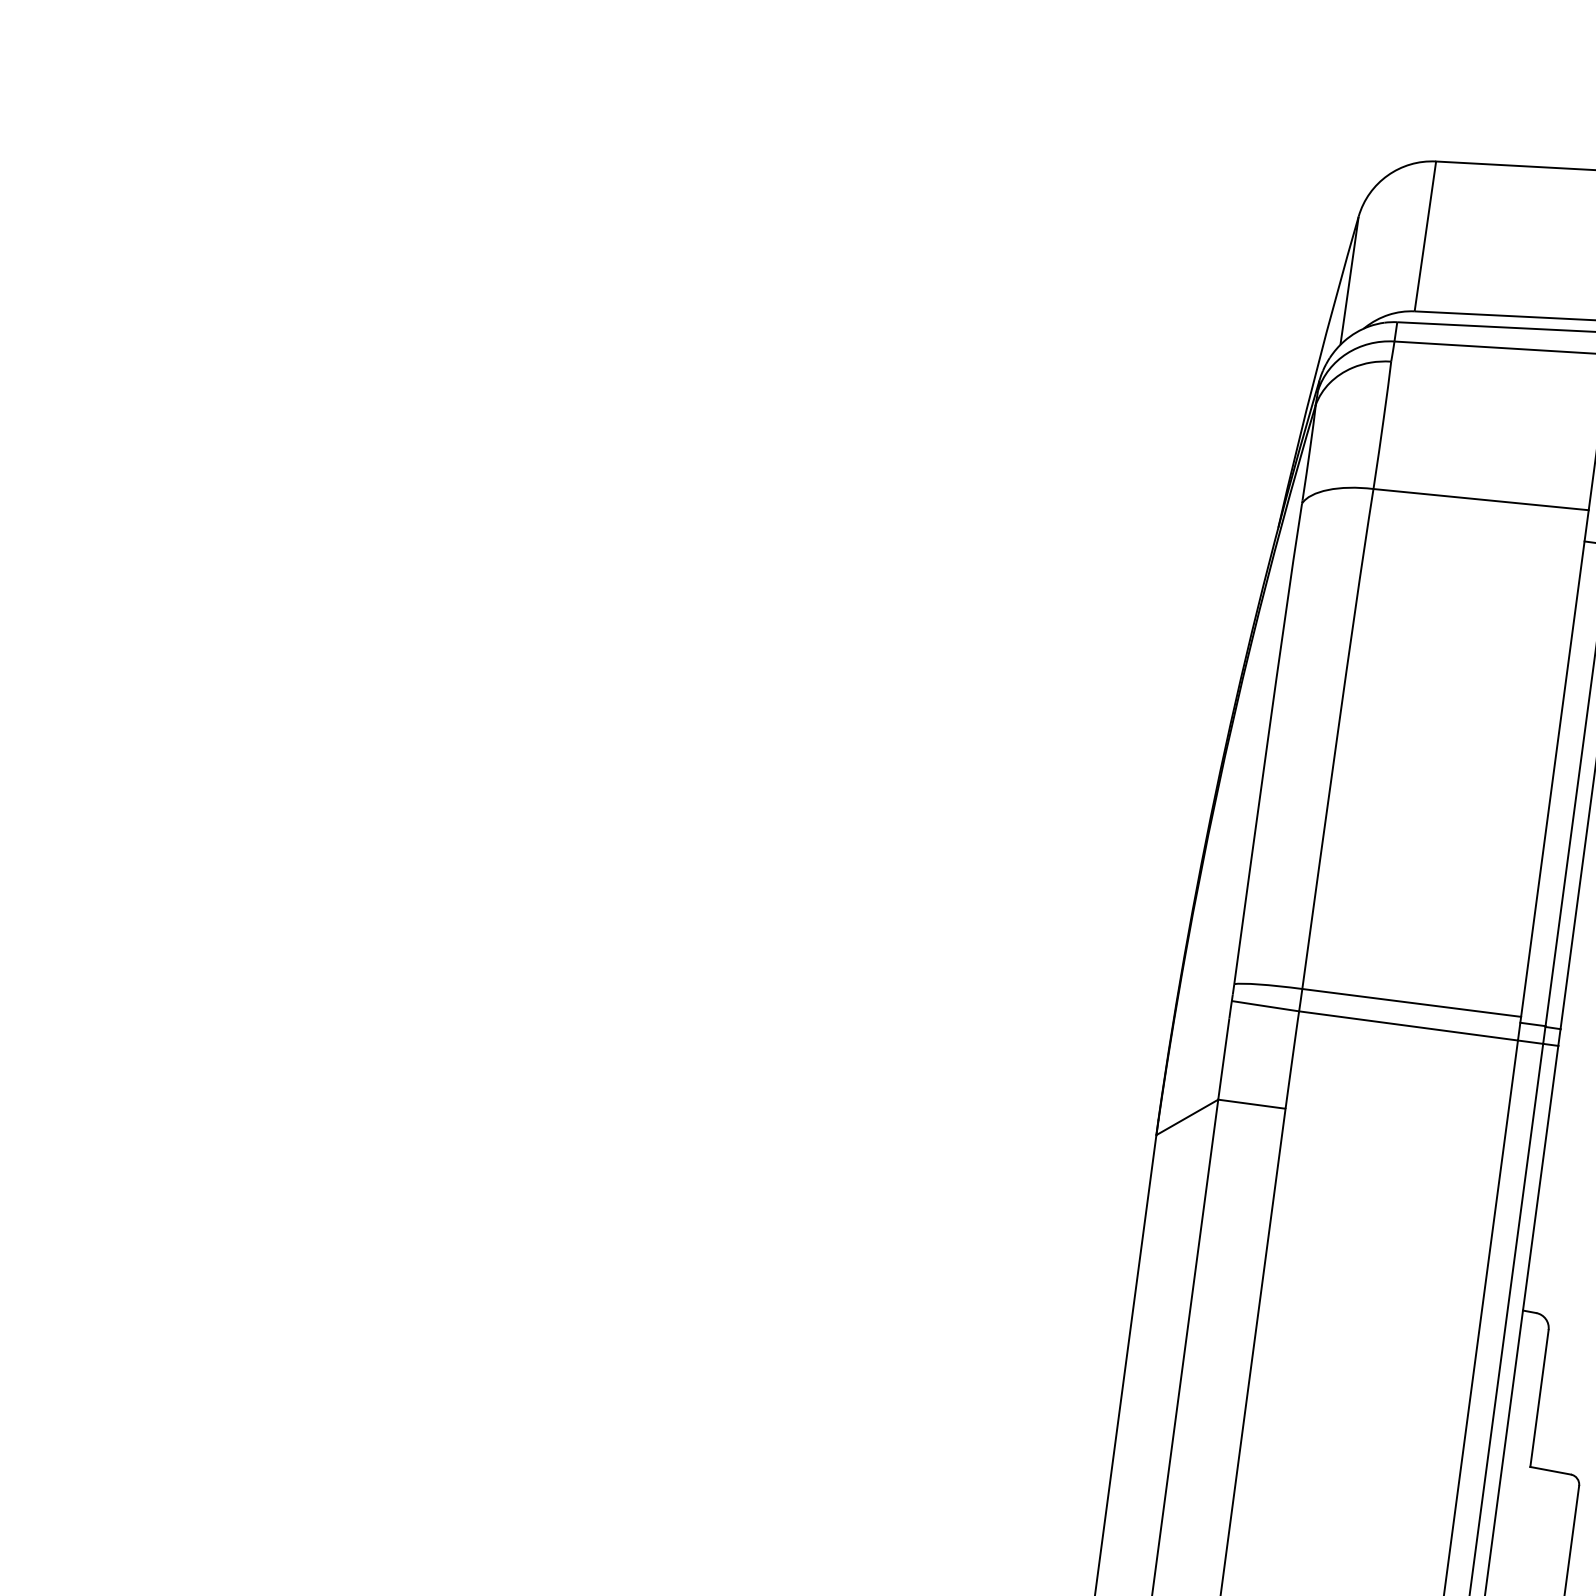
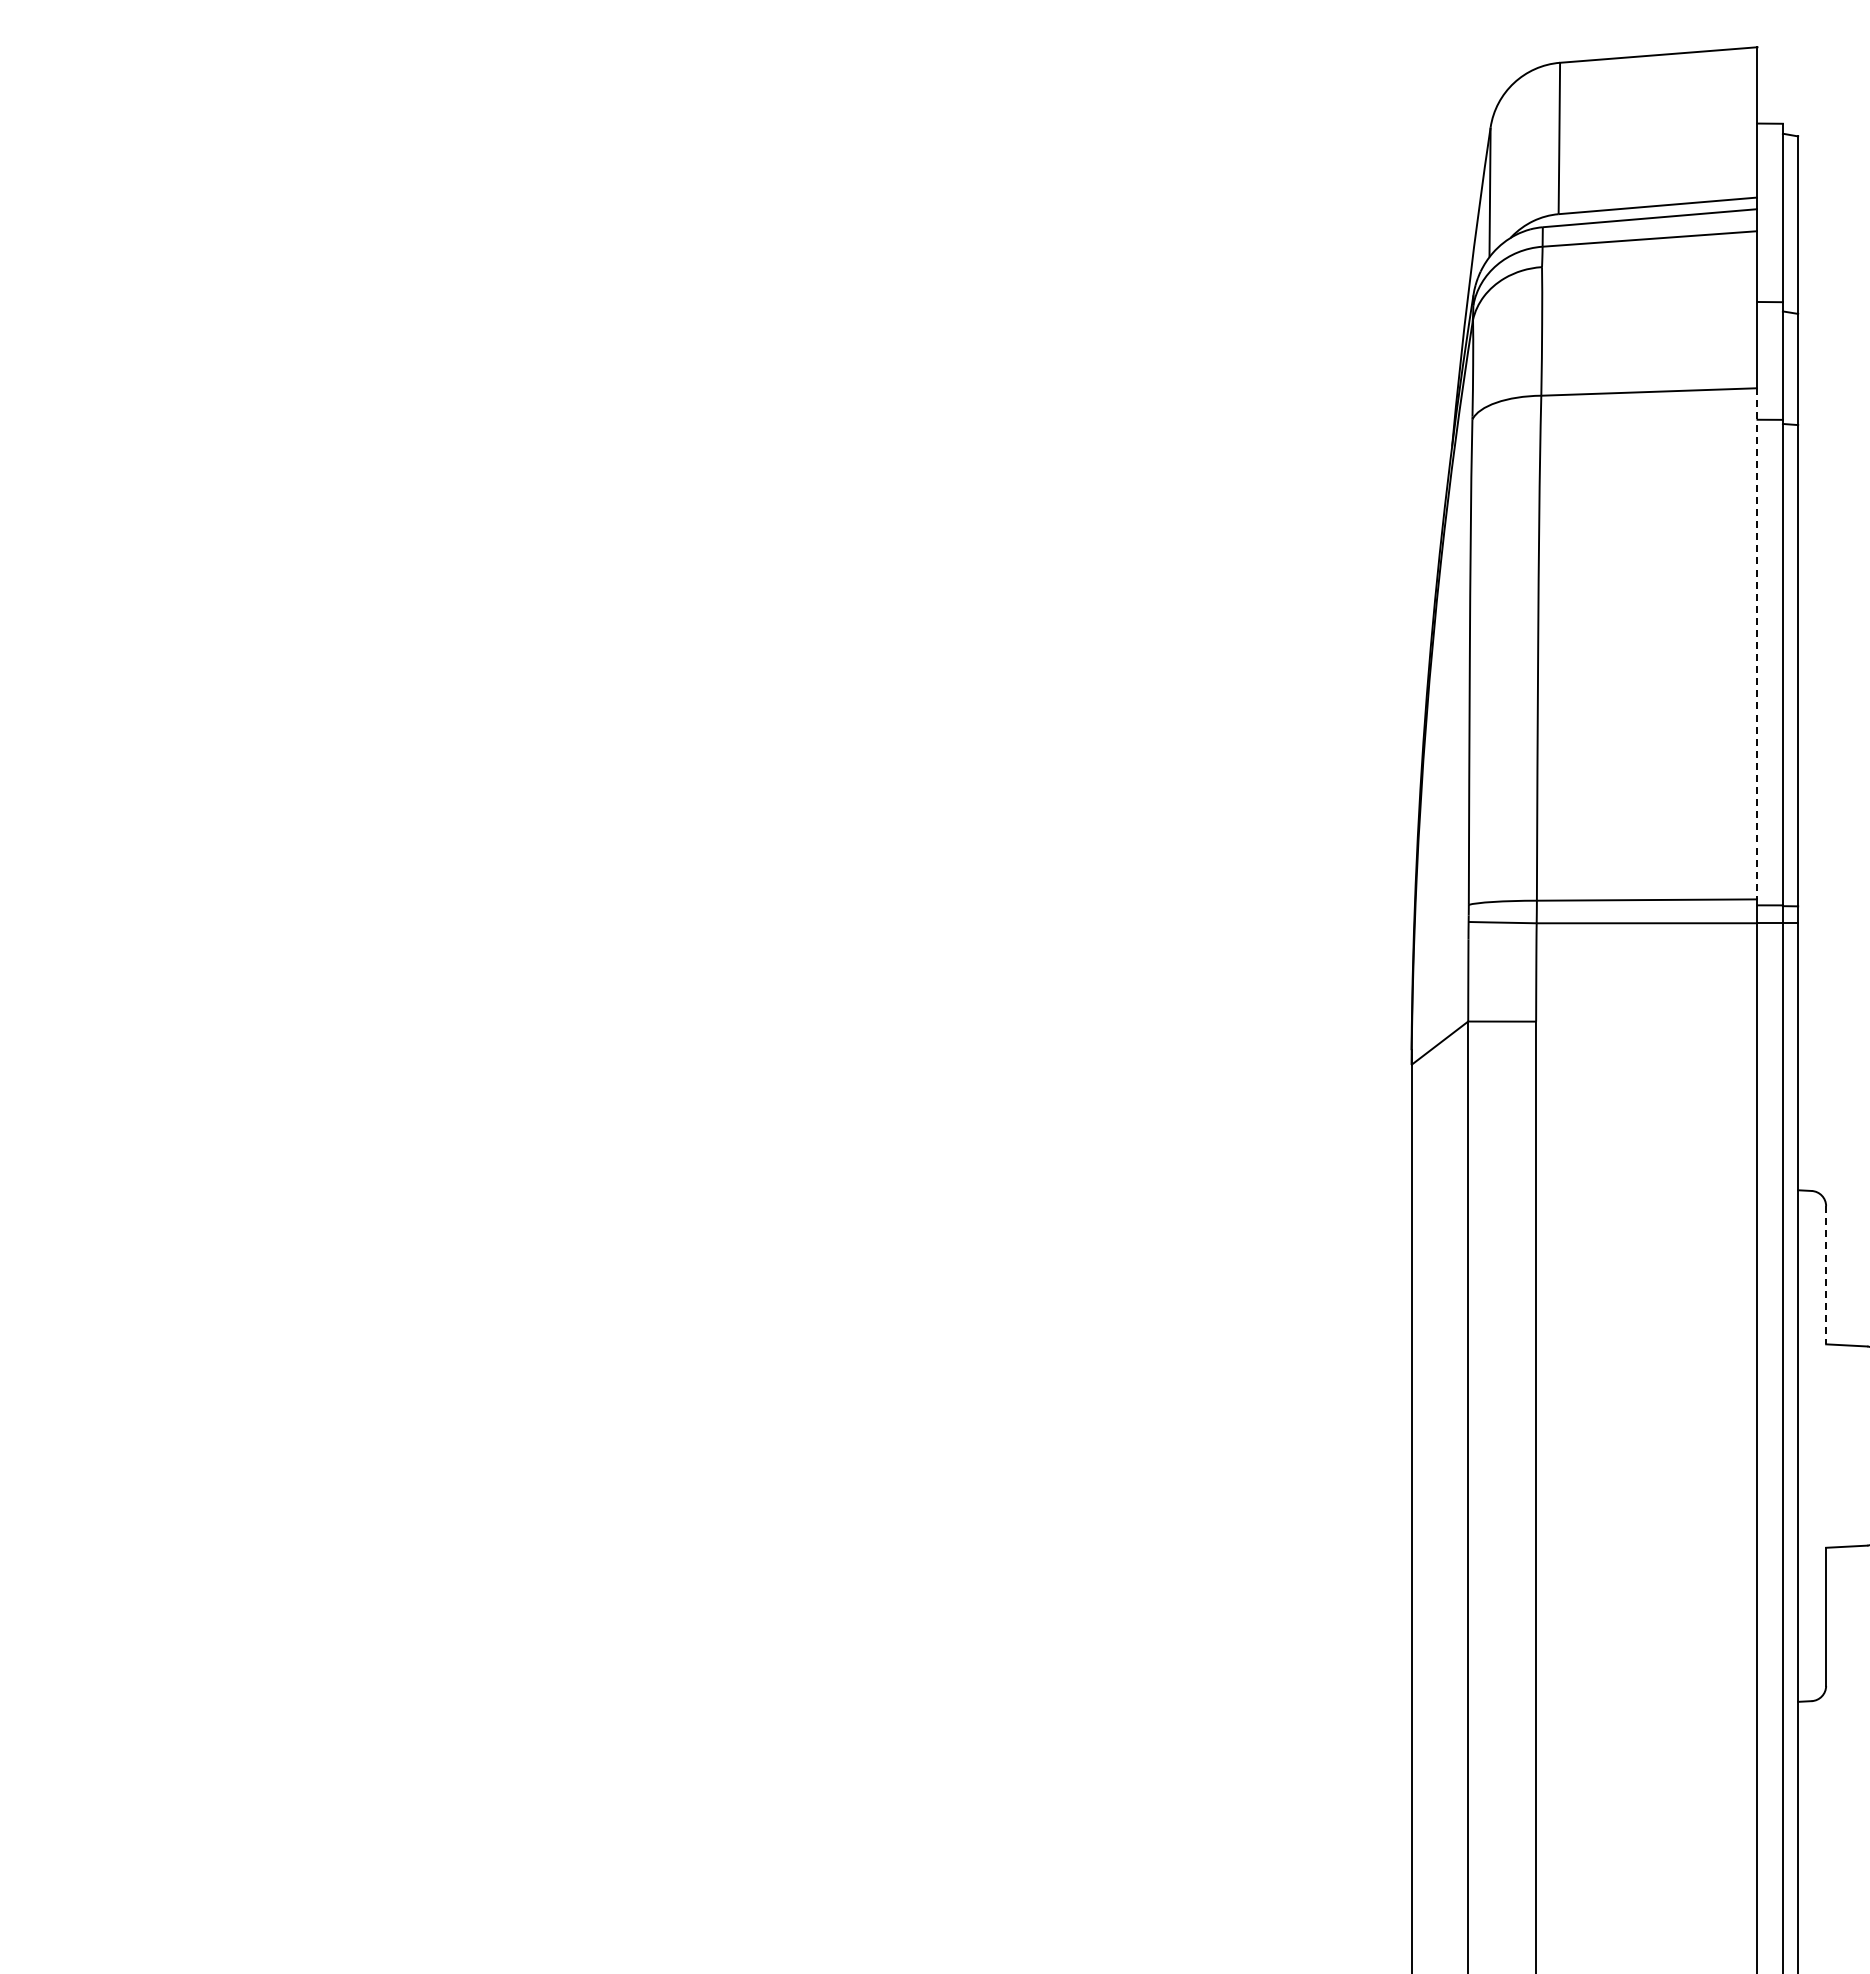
line: (1555, 763) -> (1757, 643), solid -> dashed
line: (1539, 1398) -> (1826, 1275), solid -> dashed

